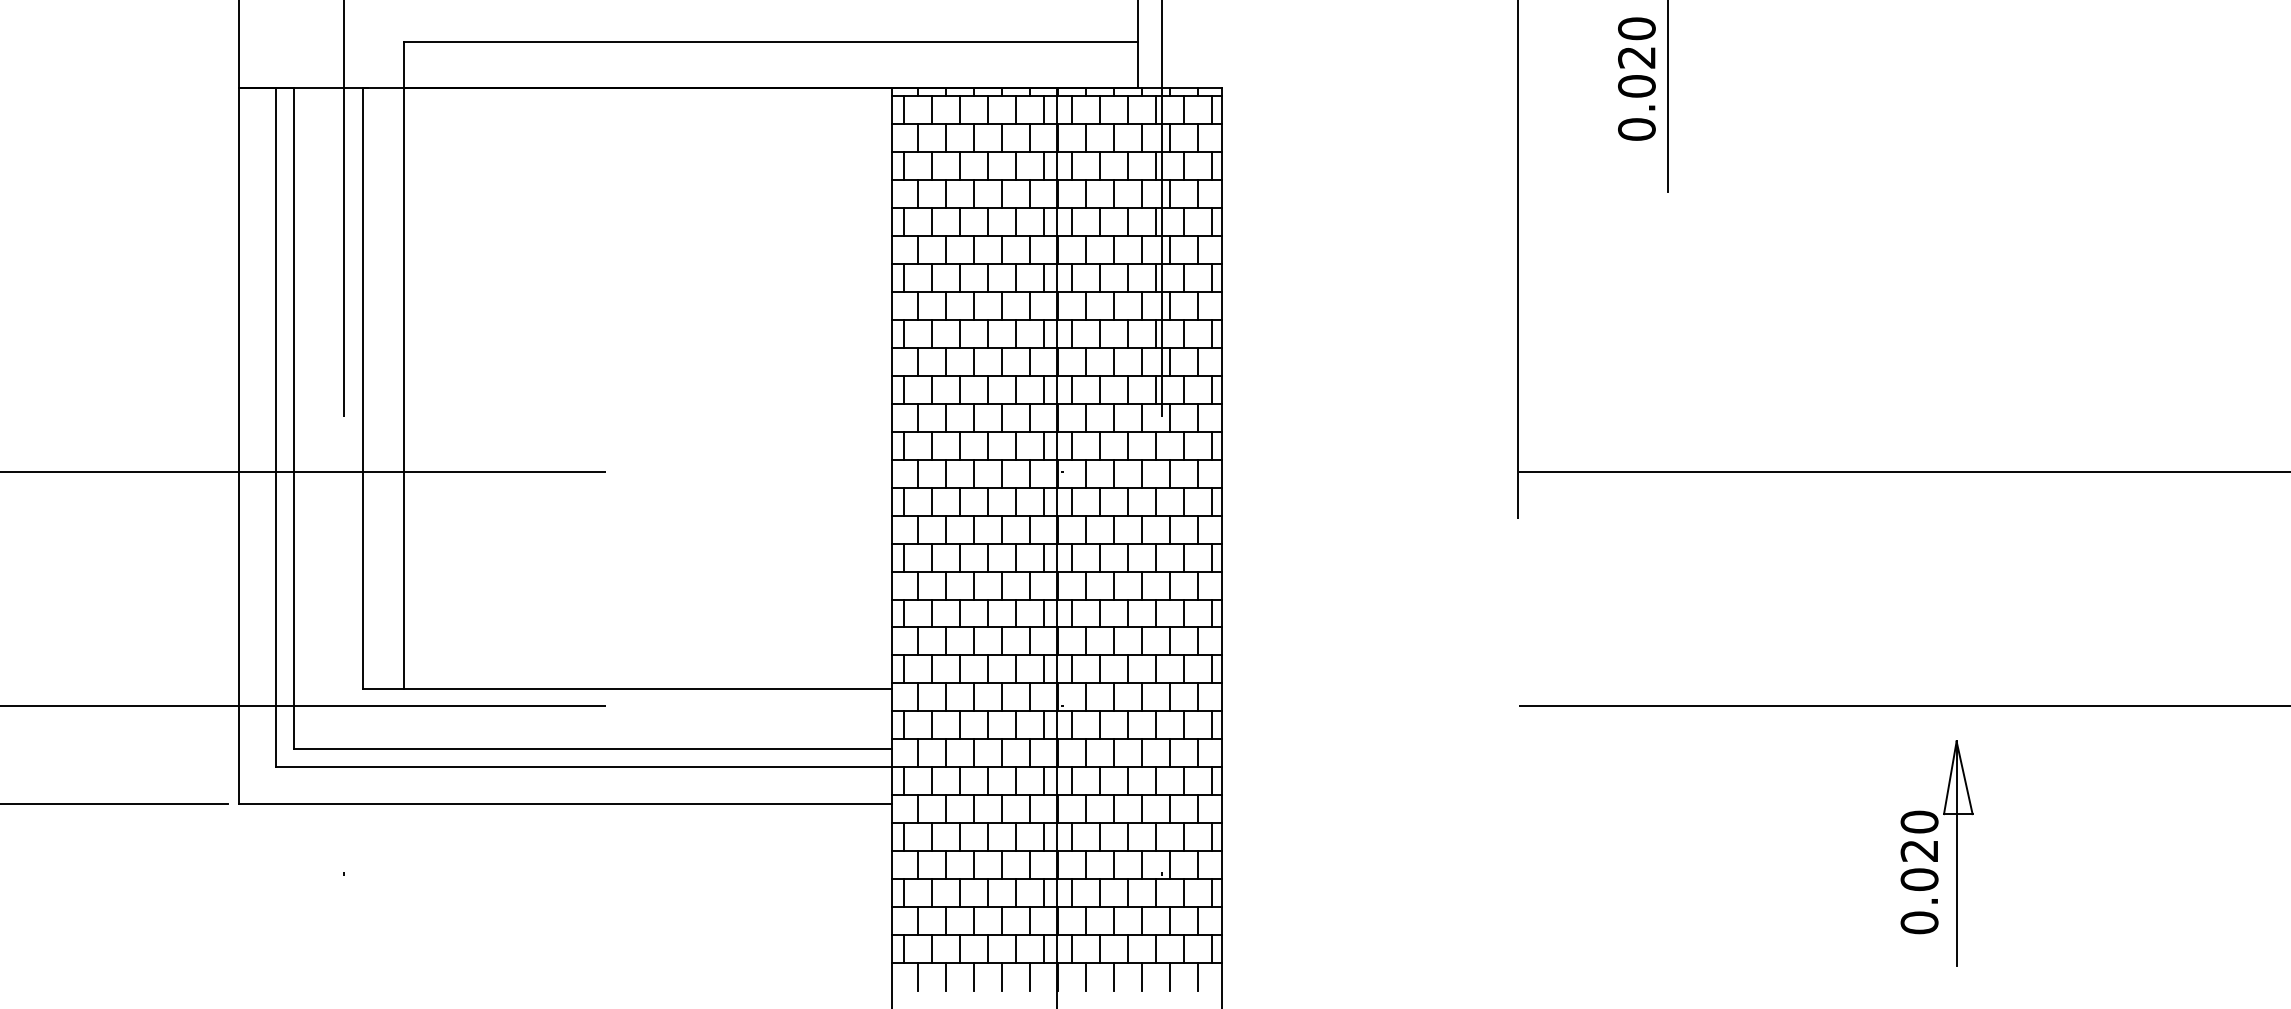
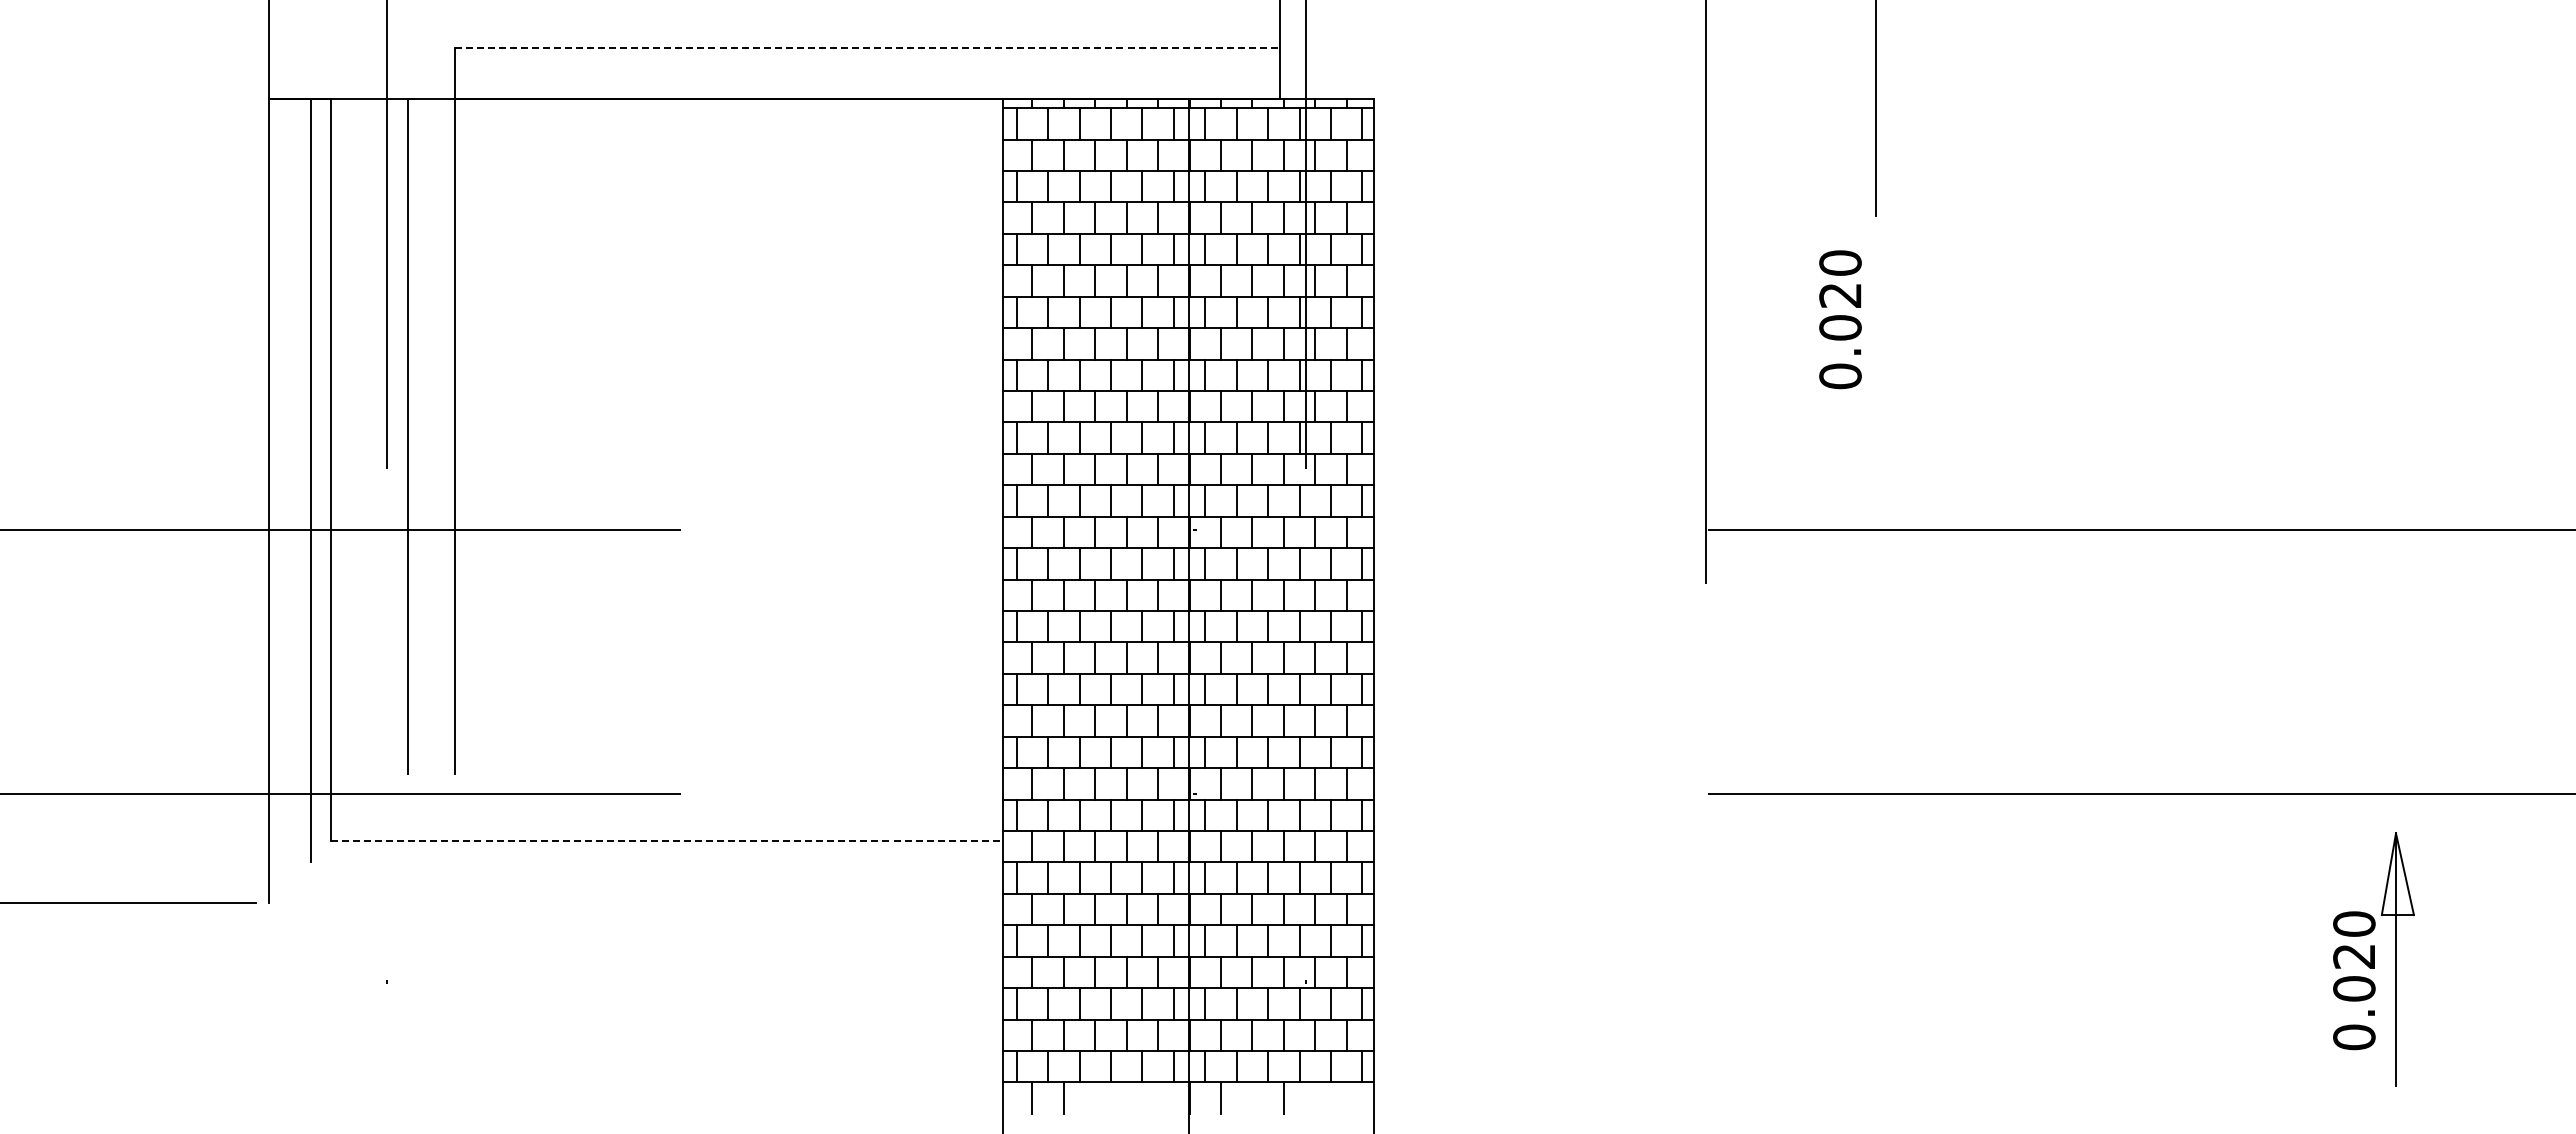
line: (771, 42) -> (867, 47), solid -> dashed
text: (1636, 78) -> (1840, 319), moved
line: (627, 688) -> (705, 773), removed
line: (593, 748) -> (667, 841), solid -> dashed
line: (583, 766) -> (656, 861), removed
line: (566, 803) -> (636, 903), removed
part: (1936, 853) -> (2373, 959), moved
line: (974, 976) -> (1095, 1097), removed
line: (1001, 976) -> (1126, 1097), removed
line: (1030, 976) -> (1158, 1097), removed
line: (1113, 976) -> (1252, 1097), removed
line: (1169, 976) -> (1315, 1097), removed
line: (1197, 976) -> (1346, 1097), removed

